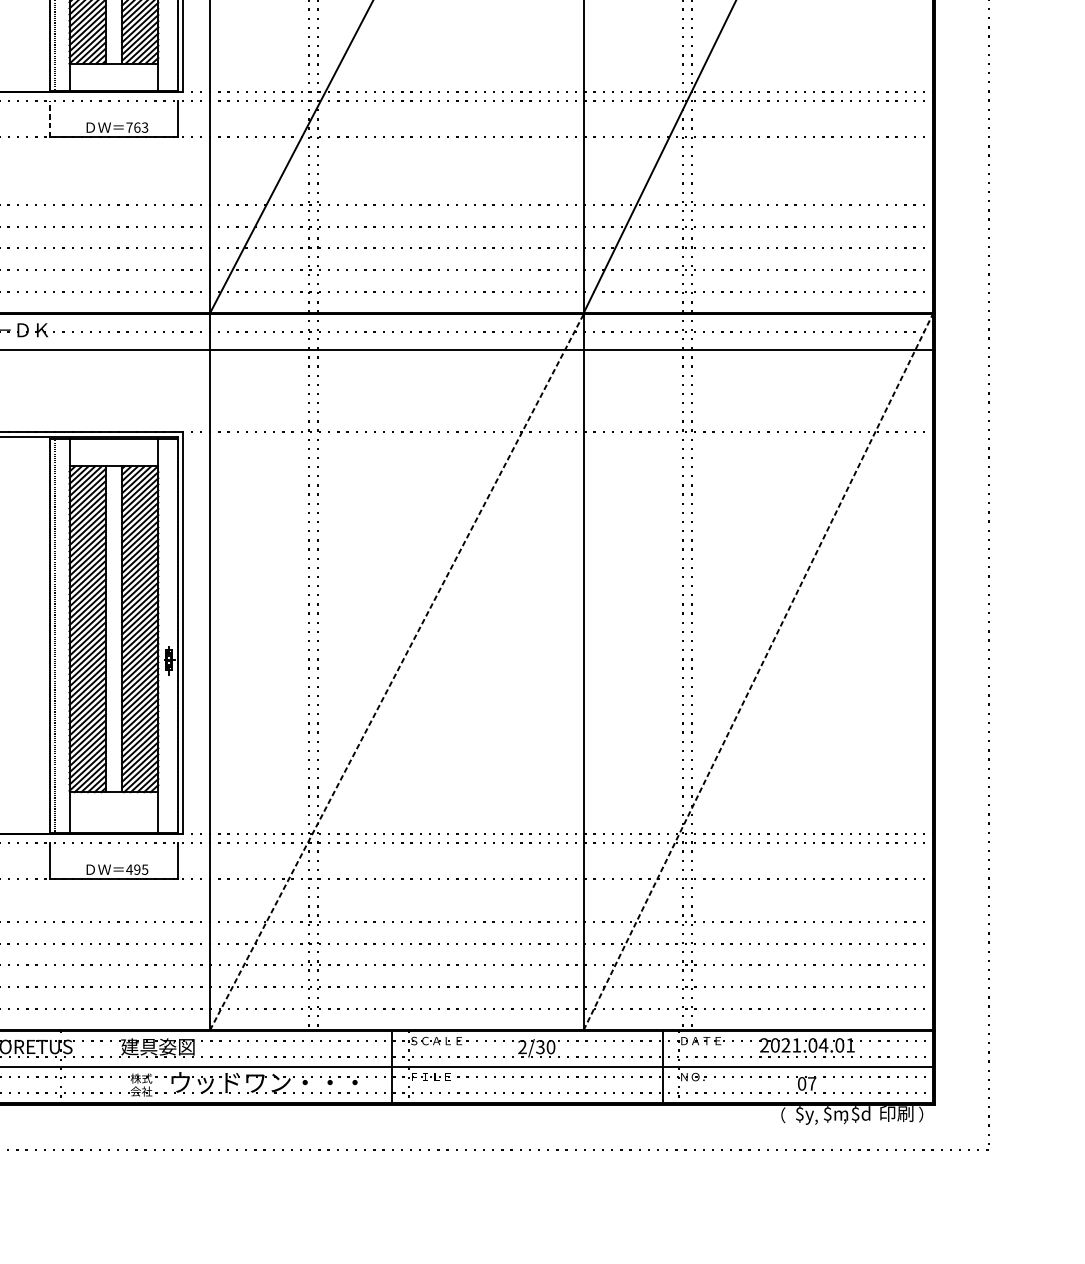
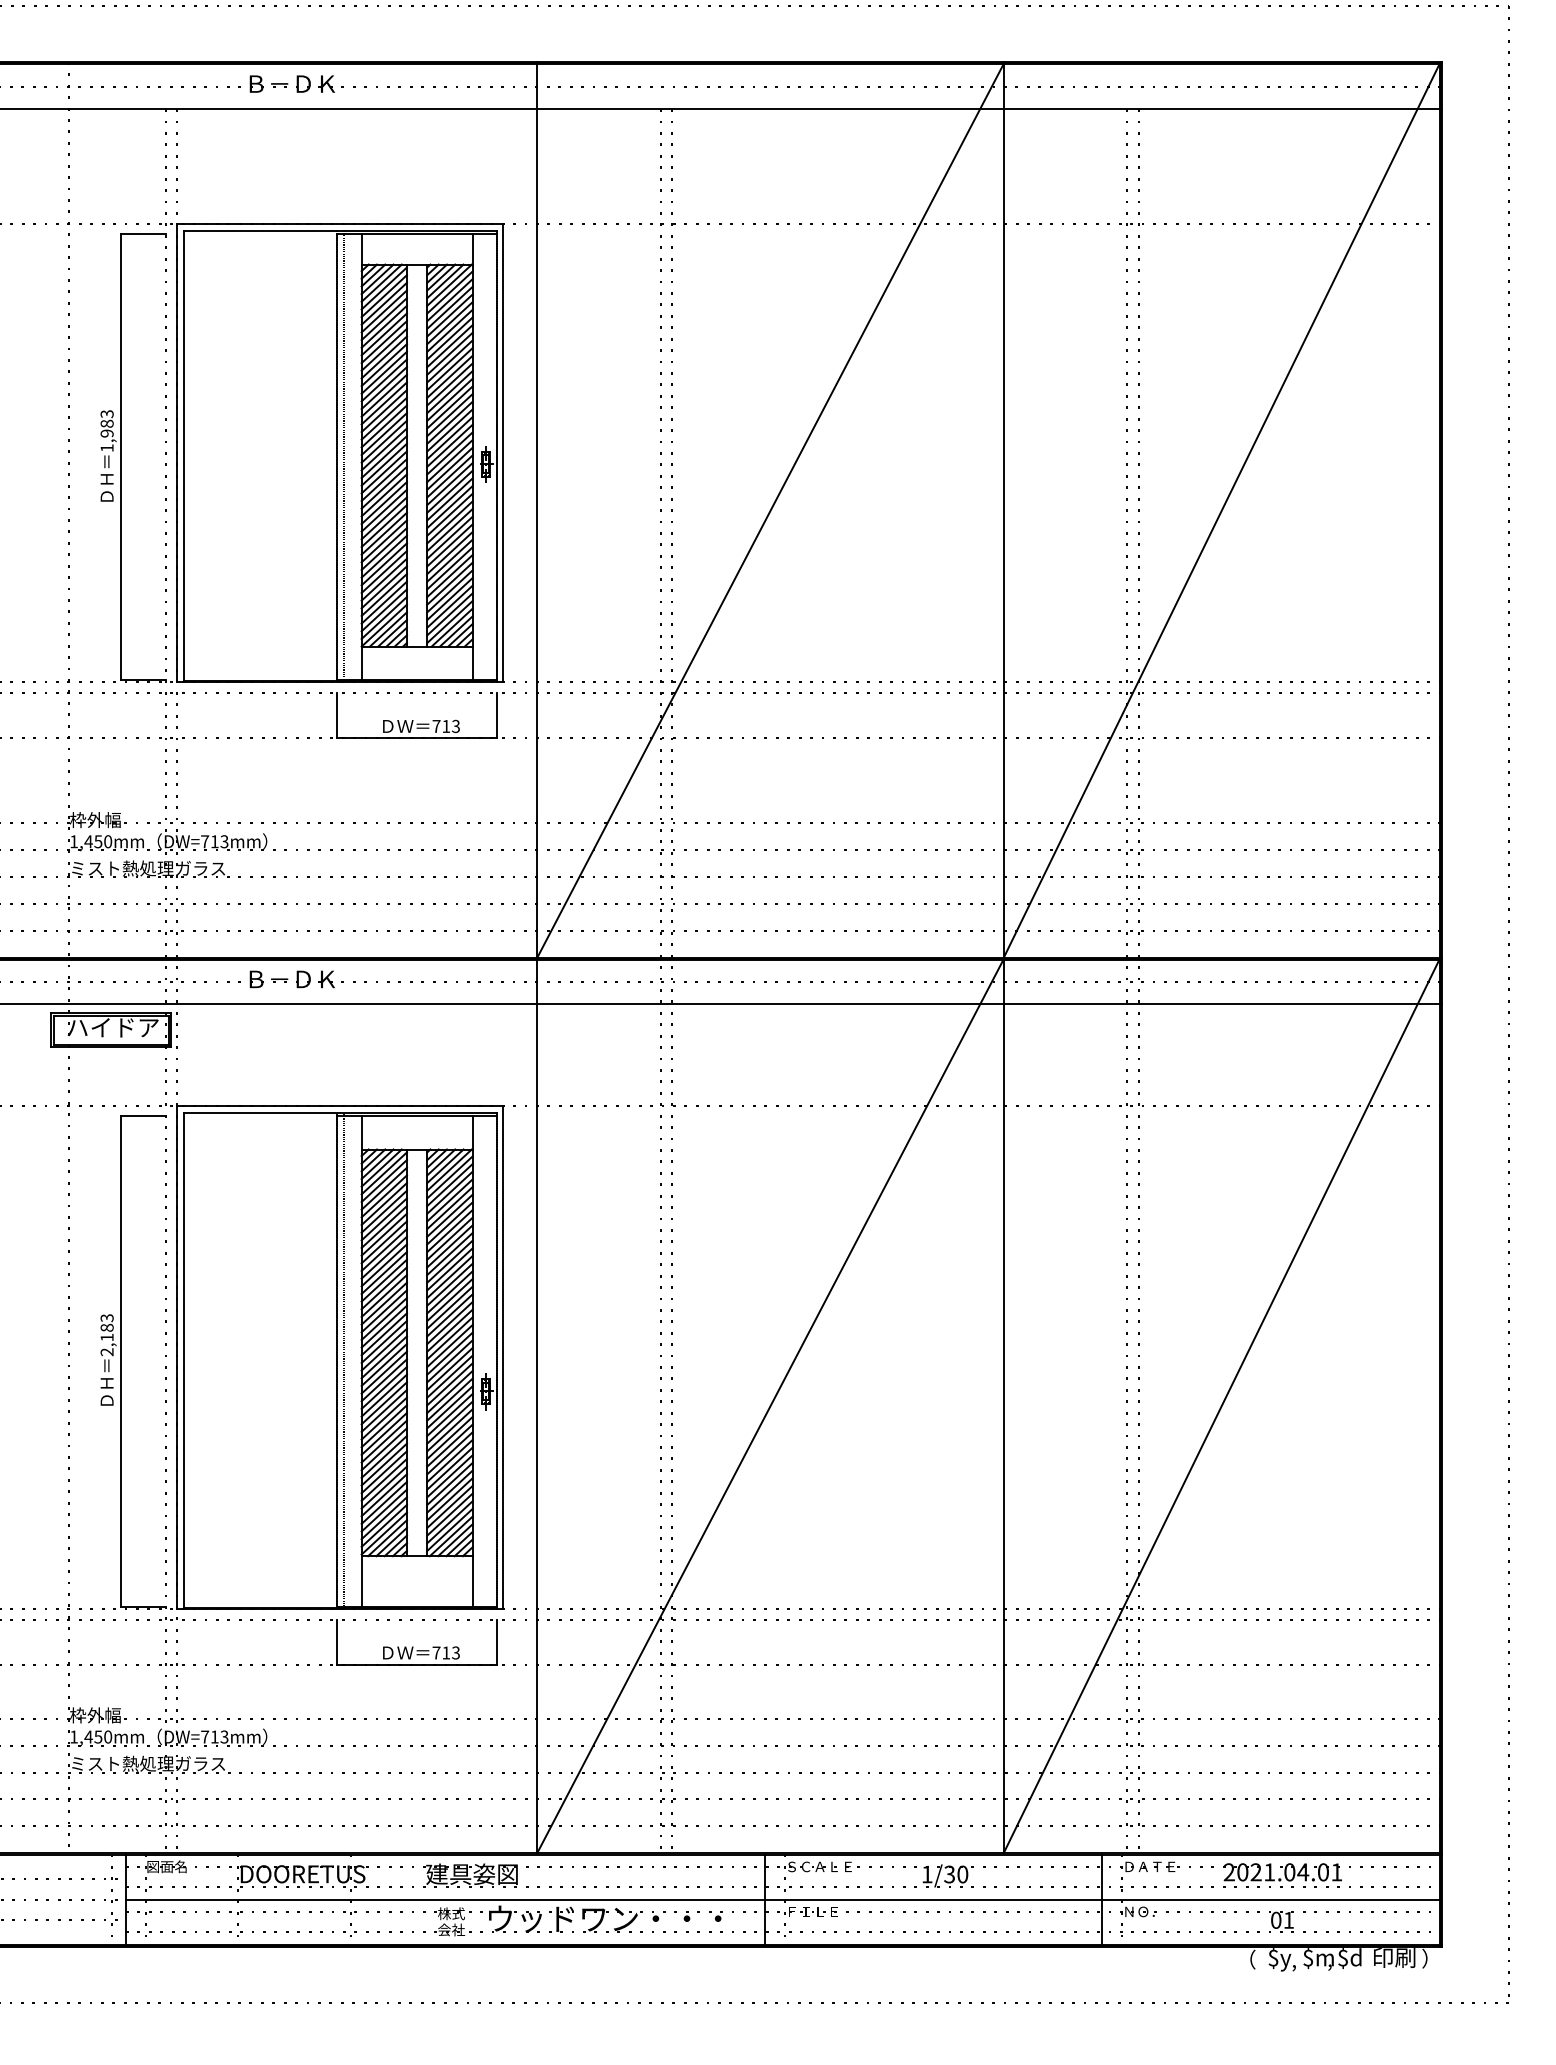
line: (49, 118) -> (336, 715), dashed -> solid
text: (137, 127) -> (446, 726), 763 -> 713
line: (396, 672) -> (770, 1406), dashed -> solid
line: (758, 672) -> (1221, 1406), dashed -> solid
text: (136, 869) -> (445, 1652), 495 -> 713
text: (521, 1047) -> (926, 1874), 2/30 -> 1/30
text: (811, 1083) -> (1288, 1920), 07 -> 01

